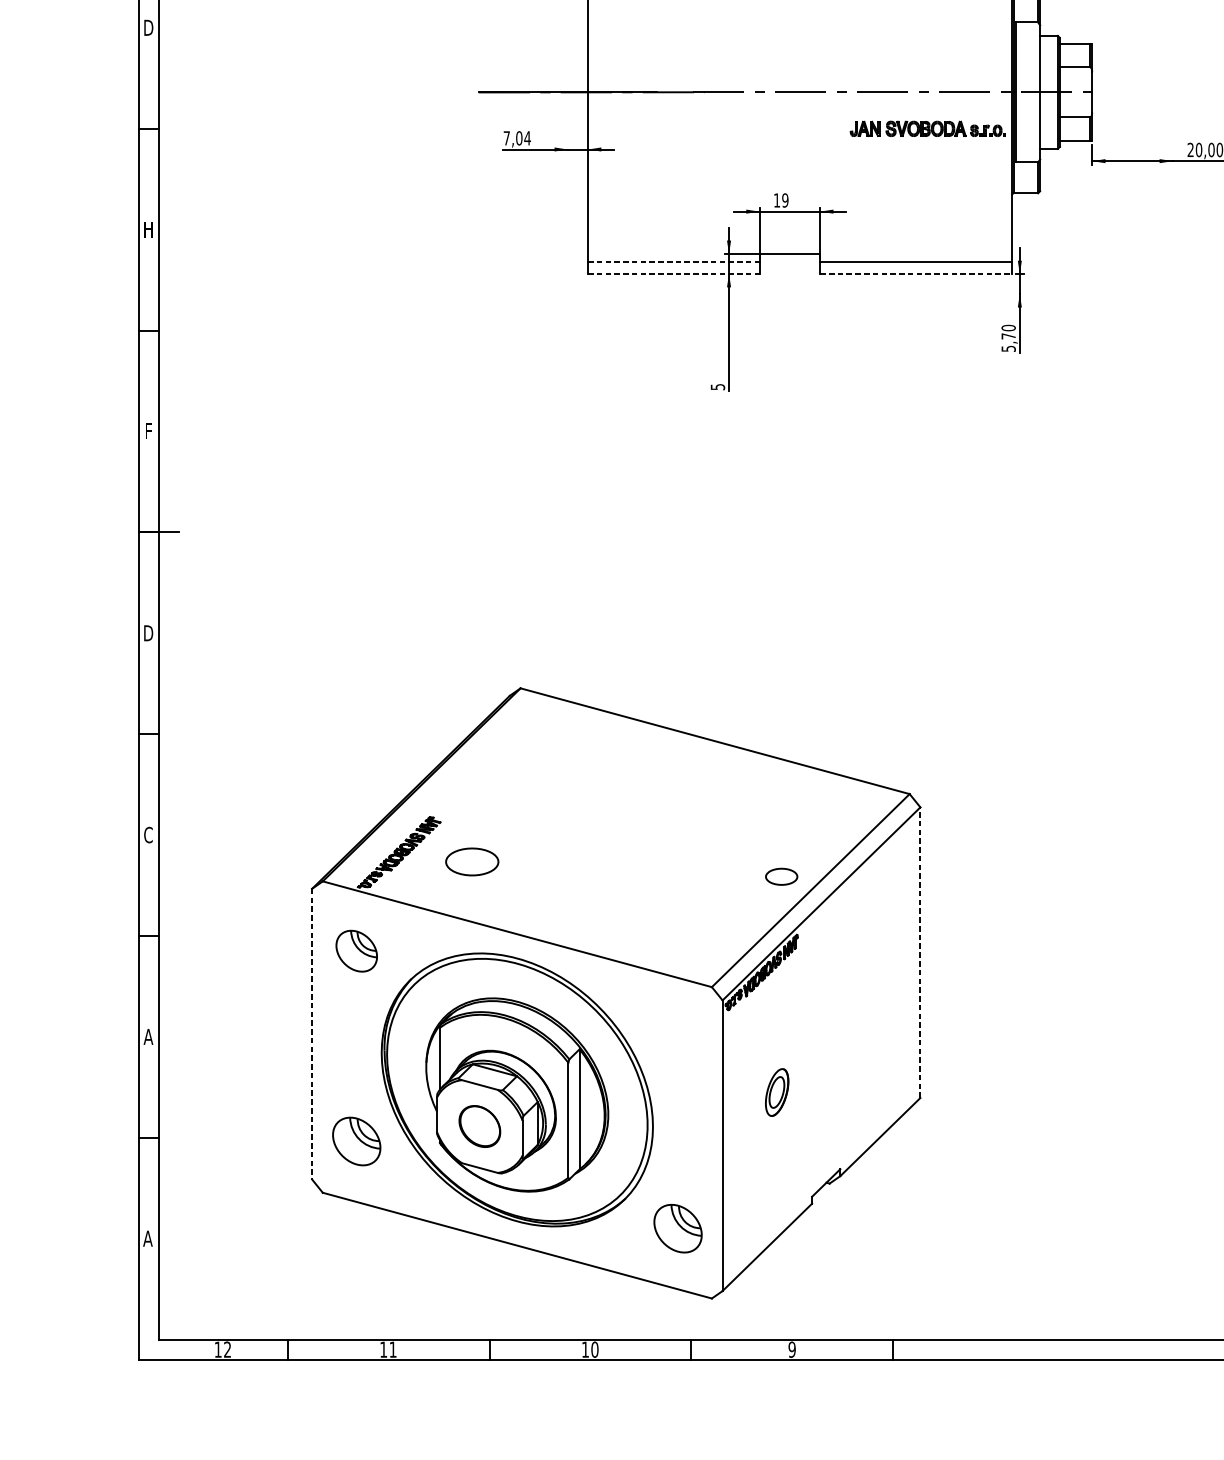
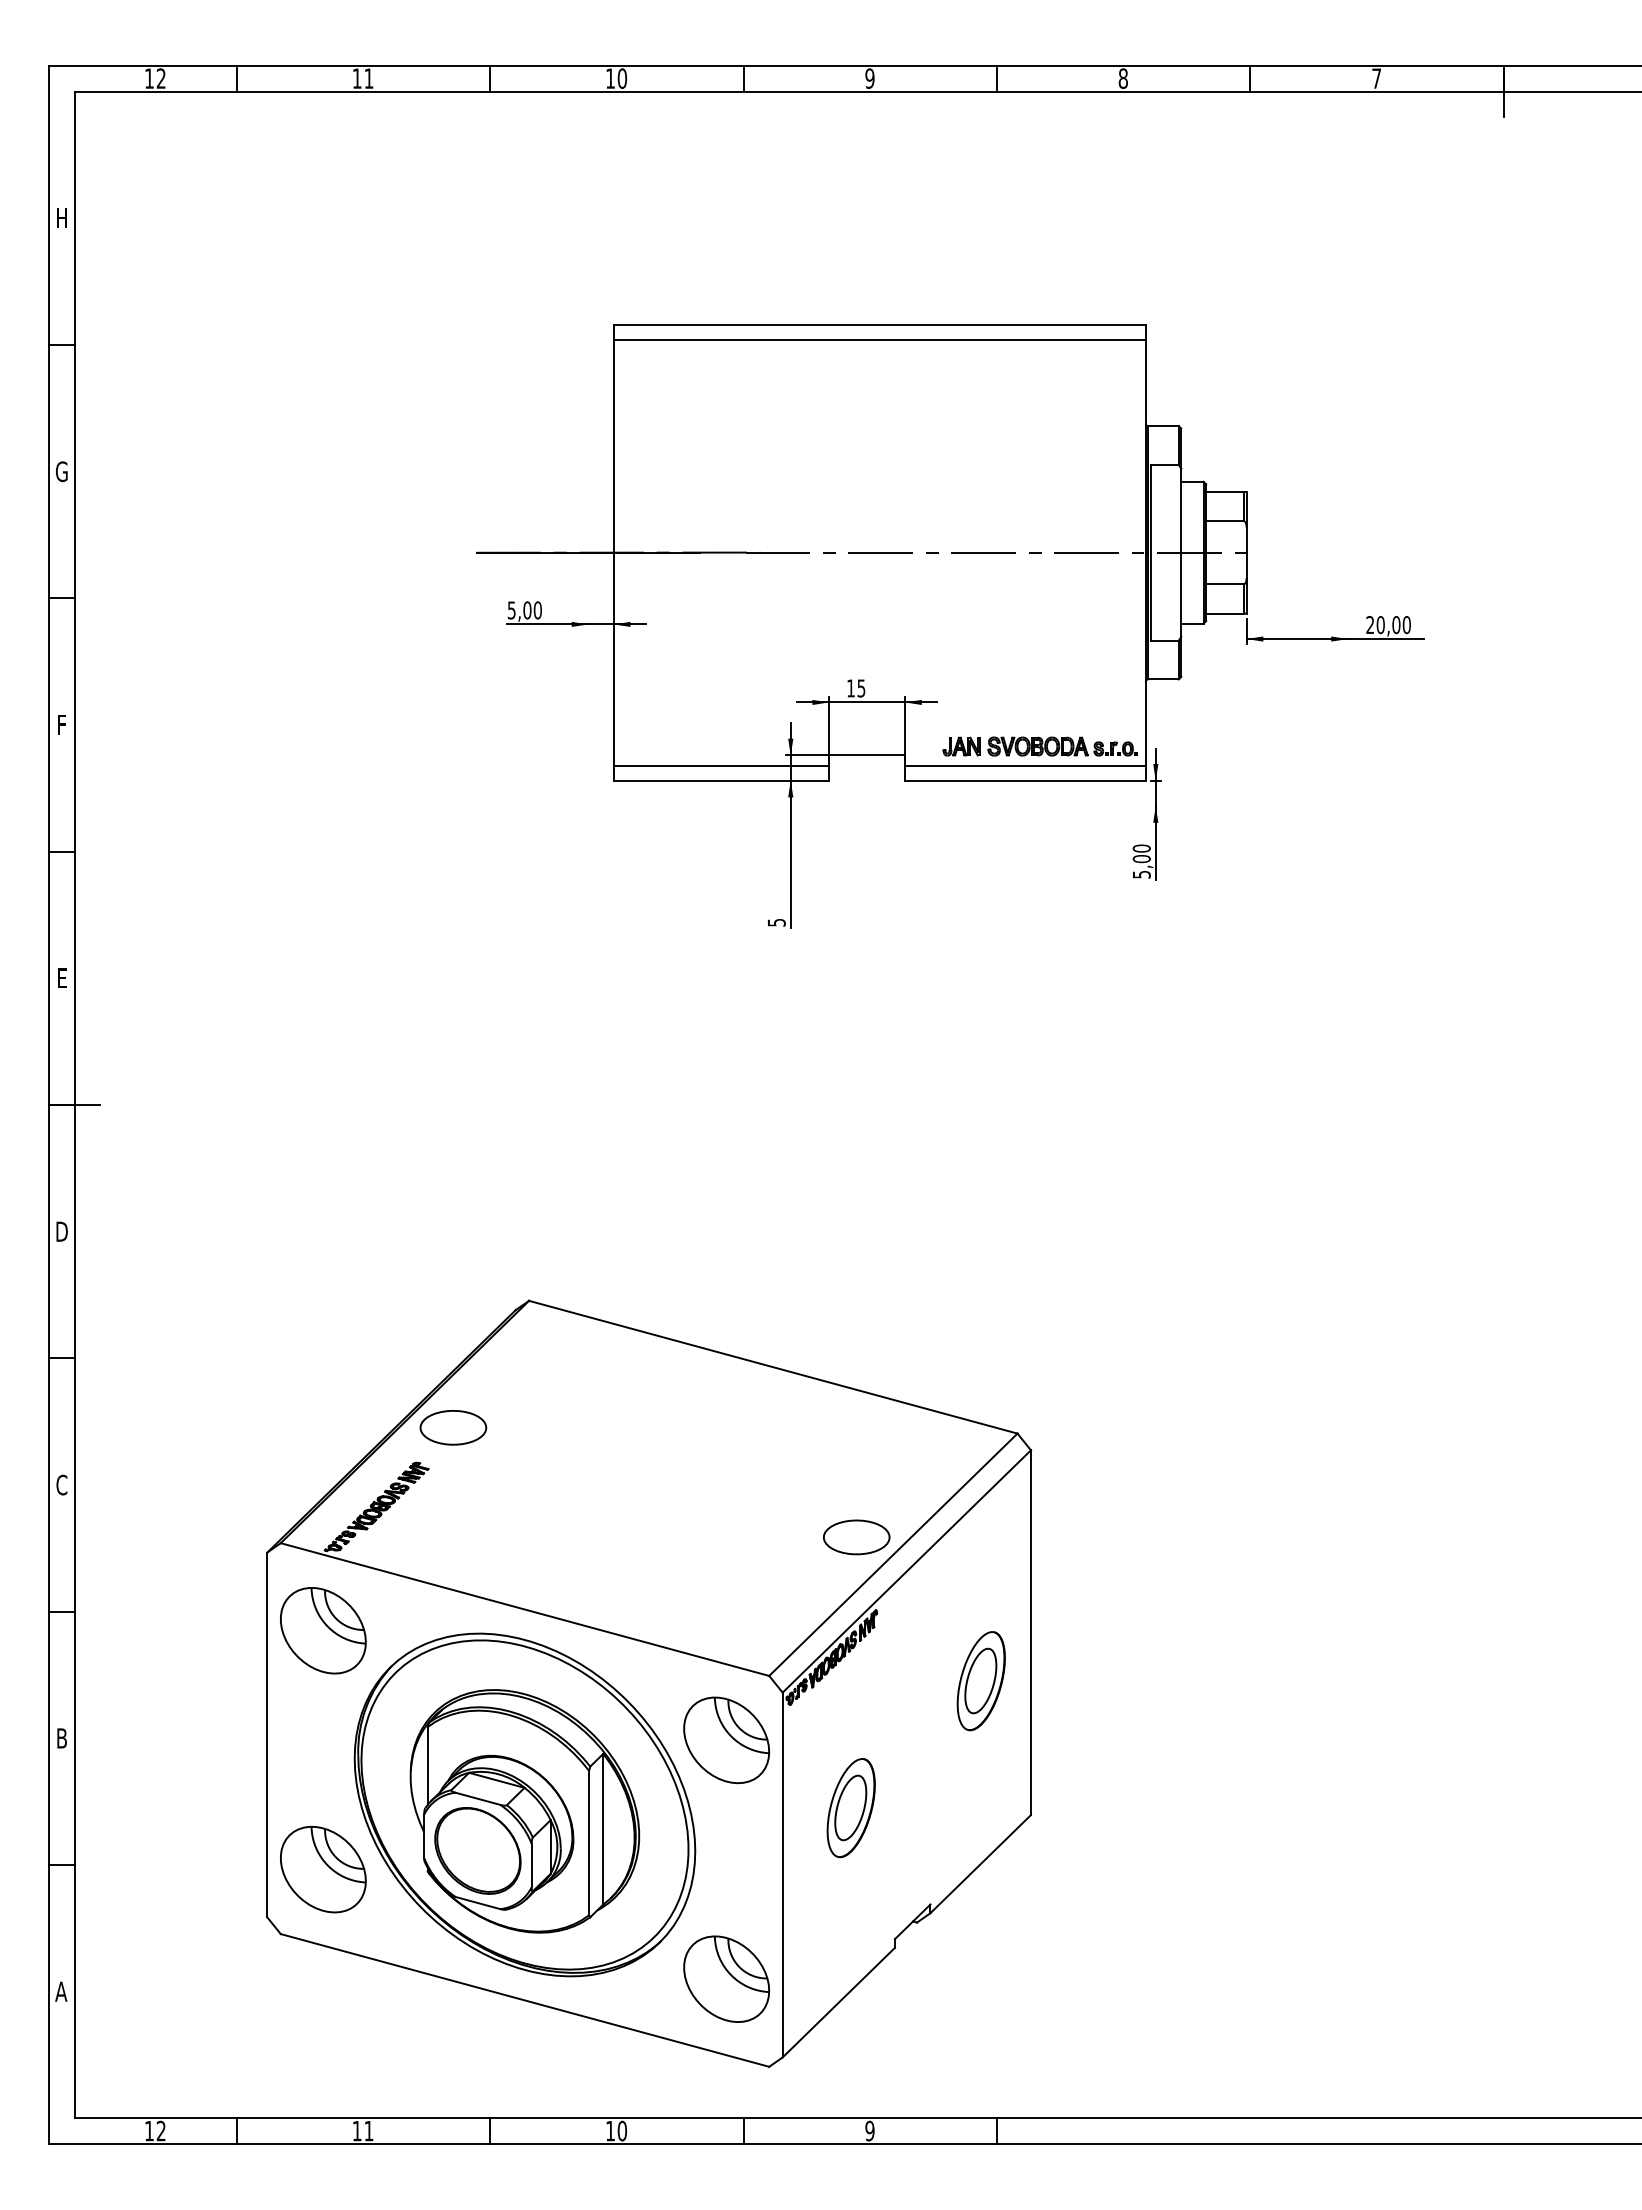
text: (148, 27) -> (61, 471), D -> G
part: (927, 128) -> (1039, 746), moved
text: (516, 138) -> (524, 610), 7,04 -> 5,00
text: (785, 200) -> (861, 688), 19 -> 15
text: (148, 229) -> (61, 724), H -> F
line: (673, 261) -> (721, 765), dashed -> solid
line: (673, 273) -> (721, 780), dashed -> solid
line: (916, 273) -> (1025, 780), dashed -> solid
text: (1008, 336) -> (1141, 859), 5,70 -> 5,00
text: (148, 430) -> (62, 977), F -> E
part: (472, 861) -> (453, 1427), moved
part: (781, 876) -> (856, 1537), size x1.67
part: (356, 950) -> (323, 1630), size x1.67
line: (920, 952) -> (1030, 1632), dashed -> solid
part: (880, 991) -> (980, 1681), added
line: (312, 1034) -> (267, 1735), dashed -> solid
text: (148, 1036) -> (61, 1738), A -> B
part: (677, 1038) -> (726, 1740), added
part: (776, 1092) -> (850, 1808), size x1.67
part: (479, 1126) -> (477, 1850), size x1.67
part: (356, 1141) -> (323, 1869), size x1.43
part: (677, 1228) -> (726, 1978), size x1.43

